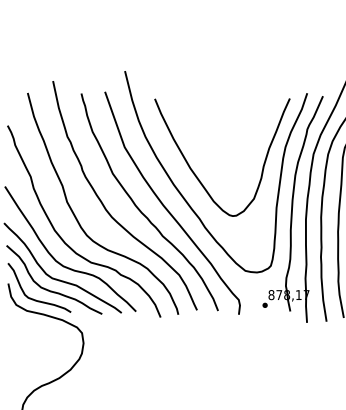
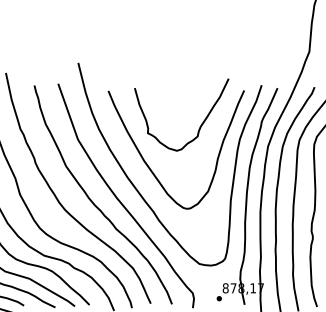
curve: (246, 132) -> (200, 124), added

